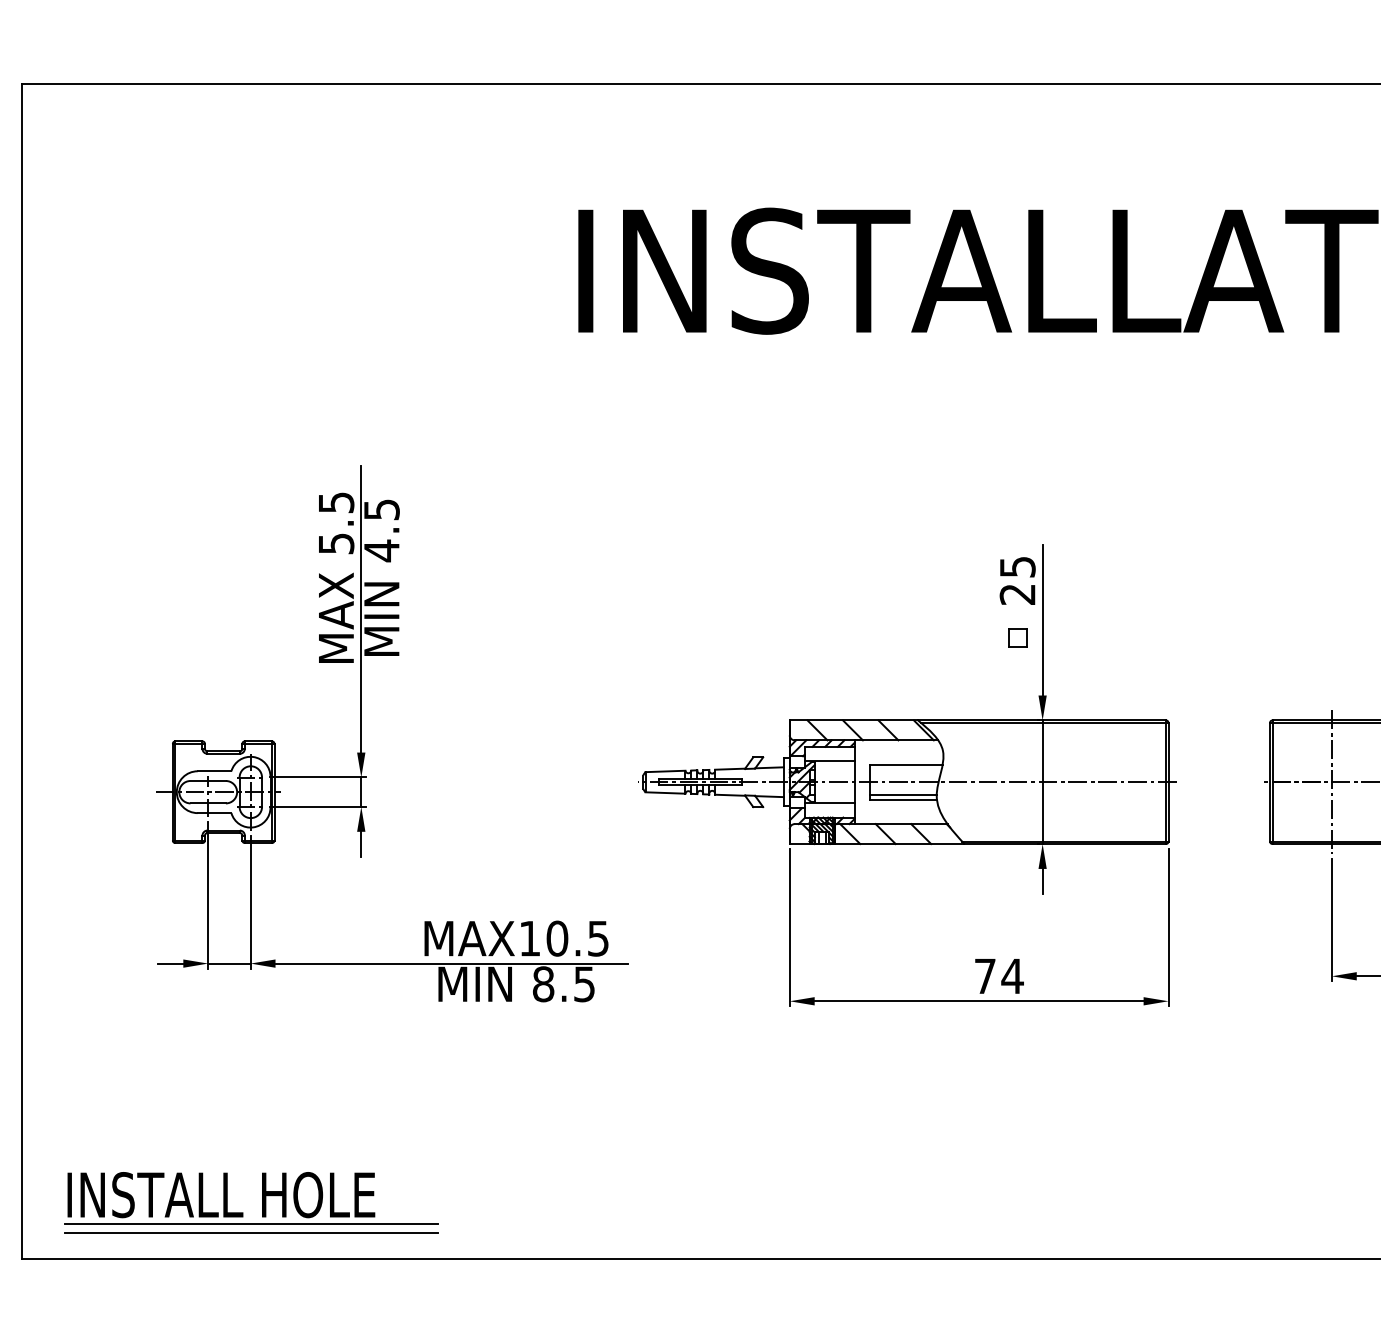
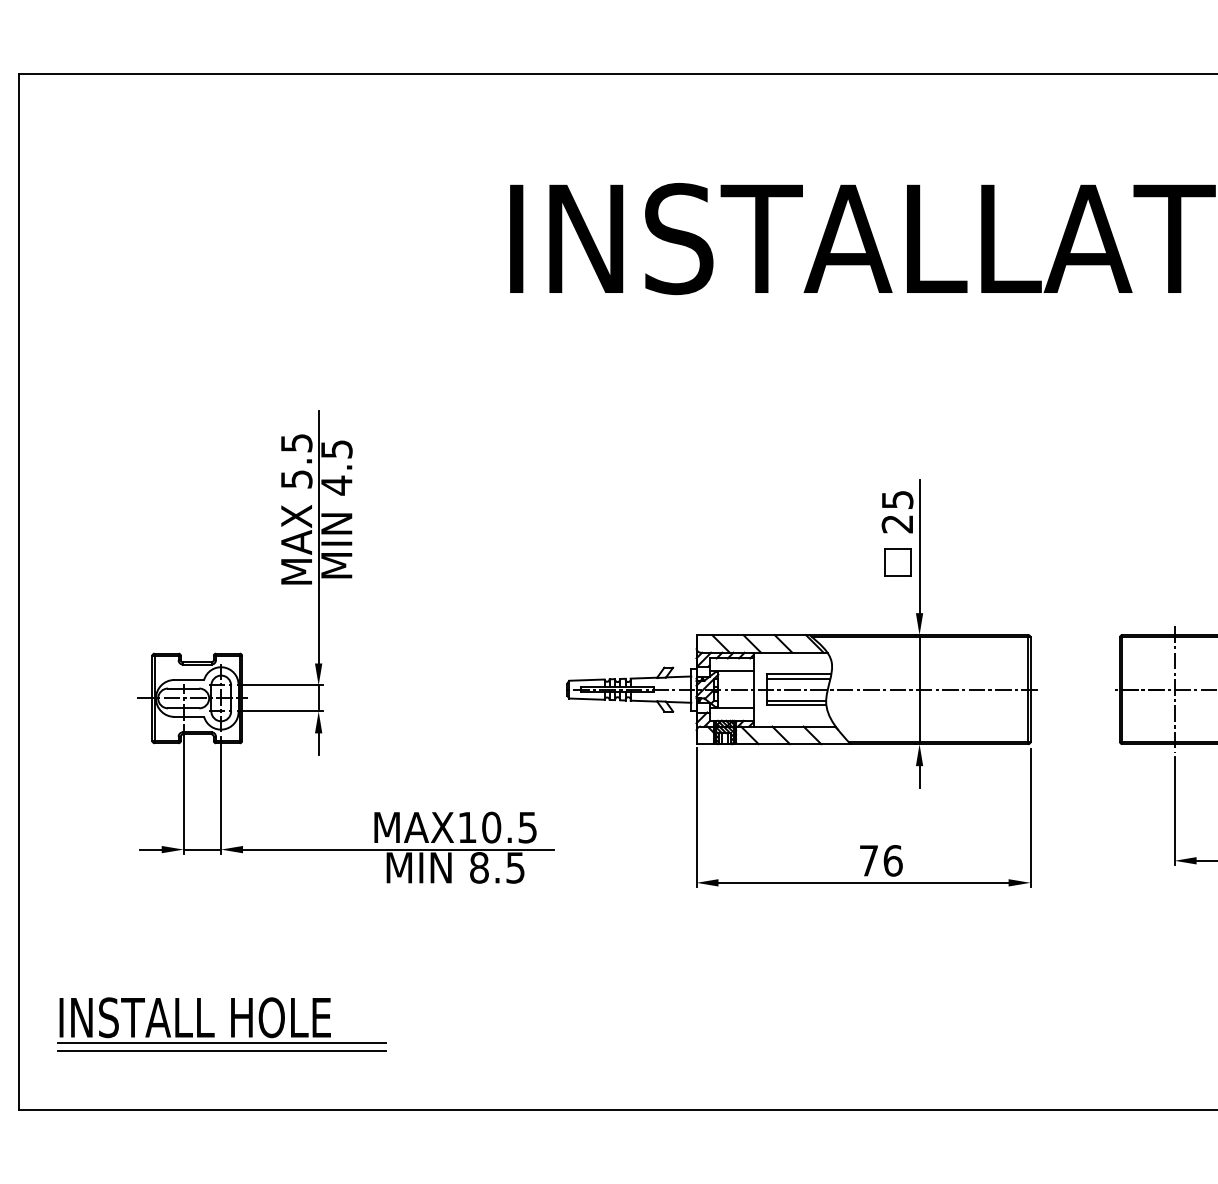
part: (1017, 638) -> (897, 562), size x1.67
line: (905, 769) -> (798, 678), added
text: (1013, 975) -> (893, 860), 74 -> 76
part: (262, 1202) -> (231, 1024), moved

